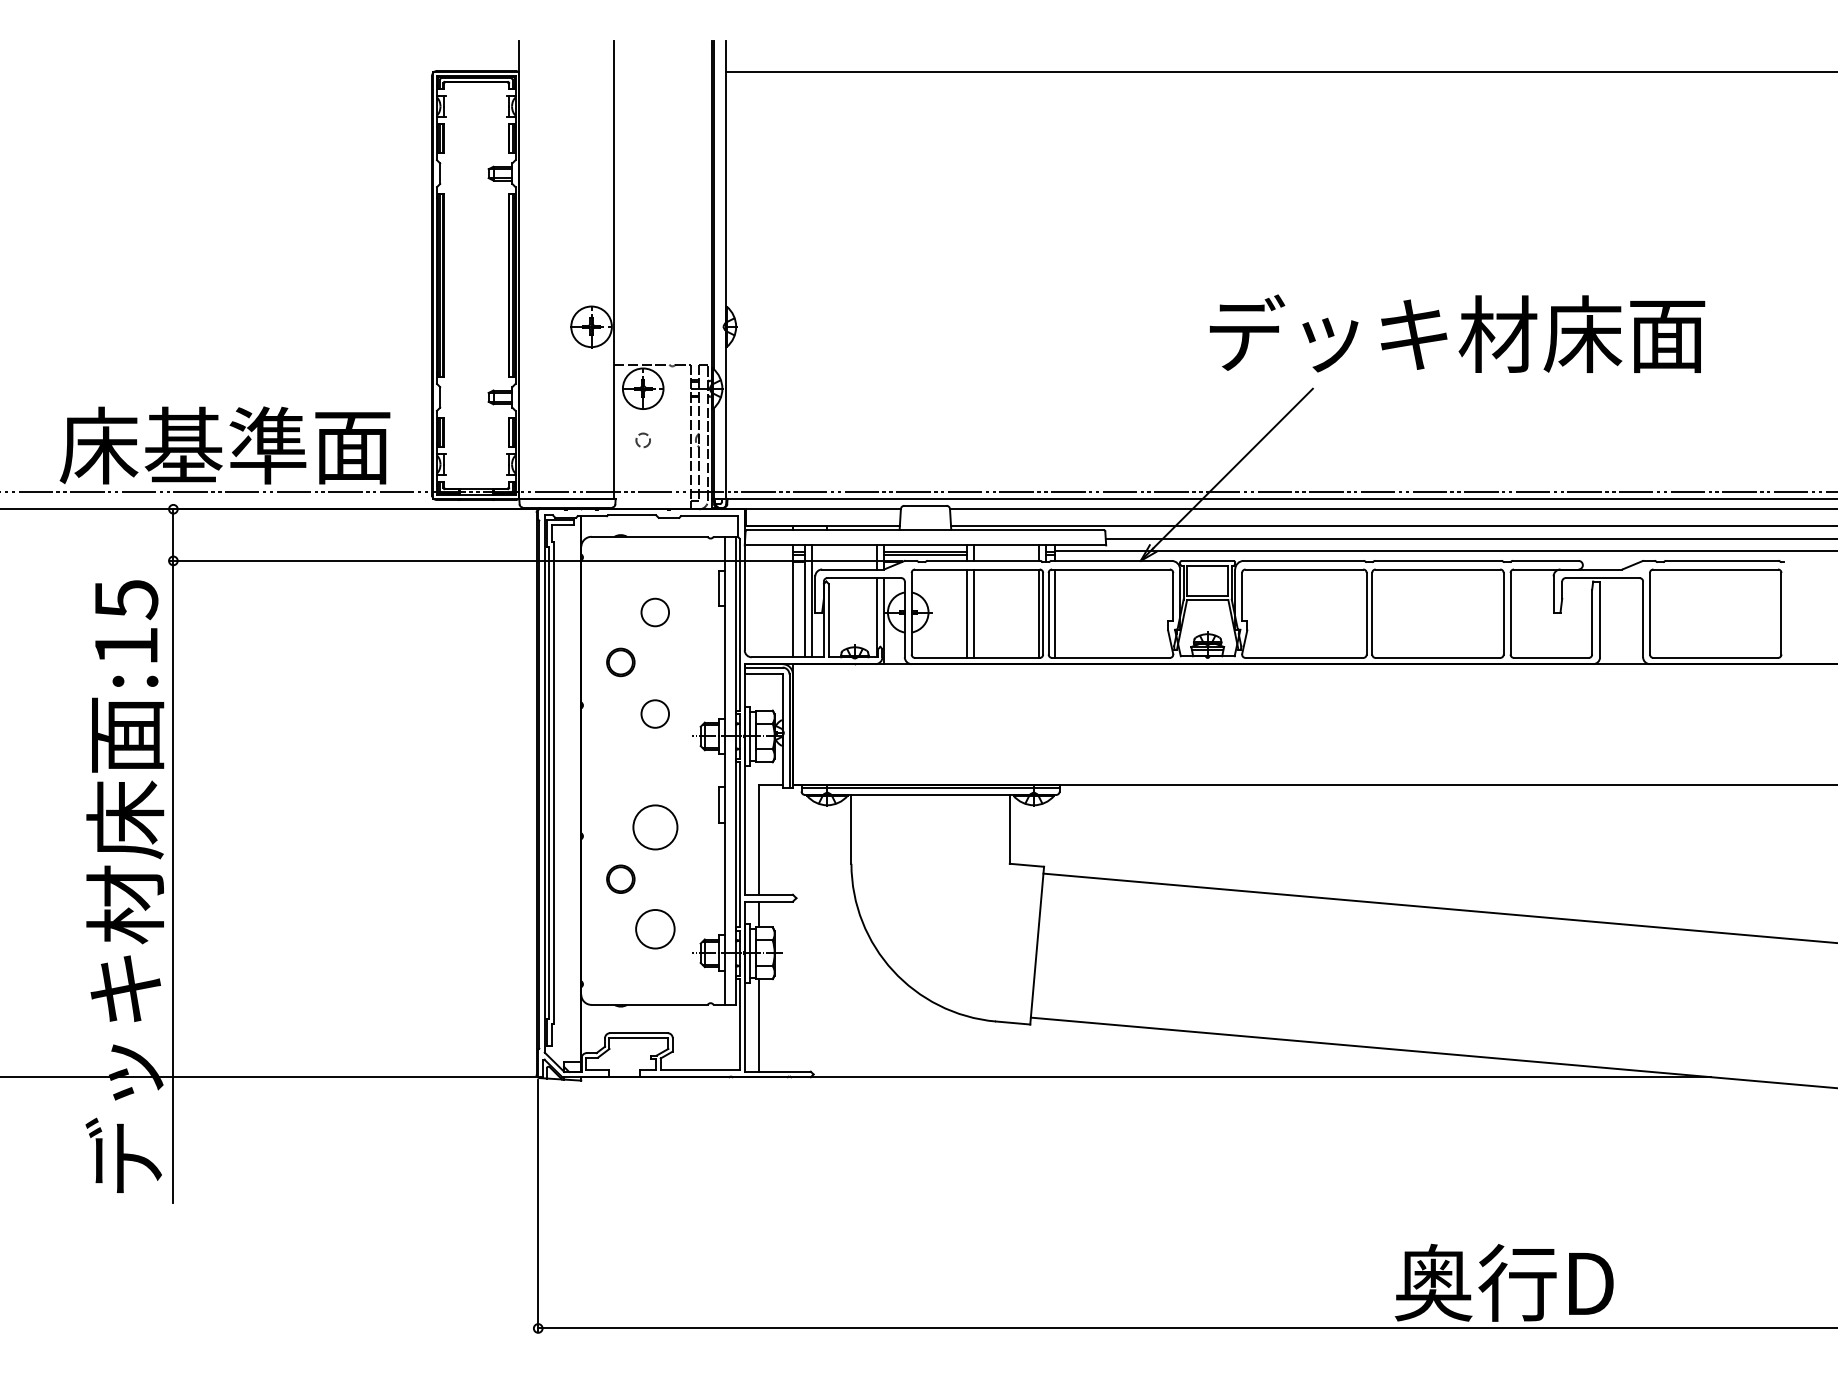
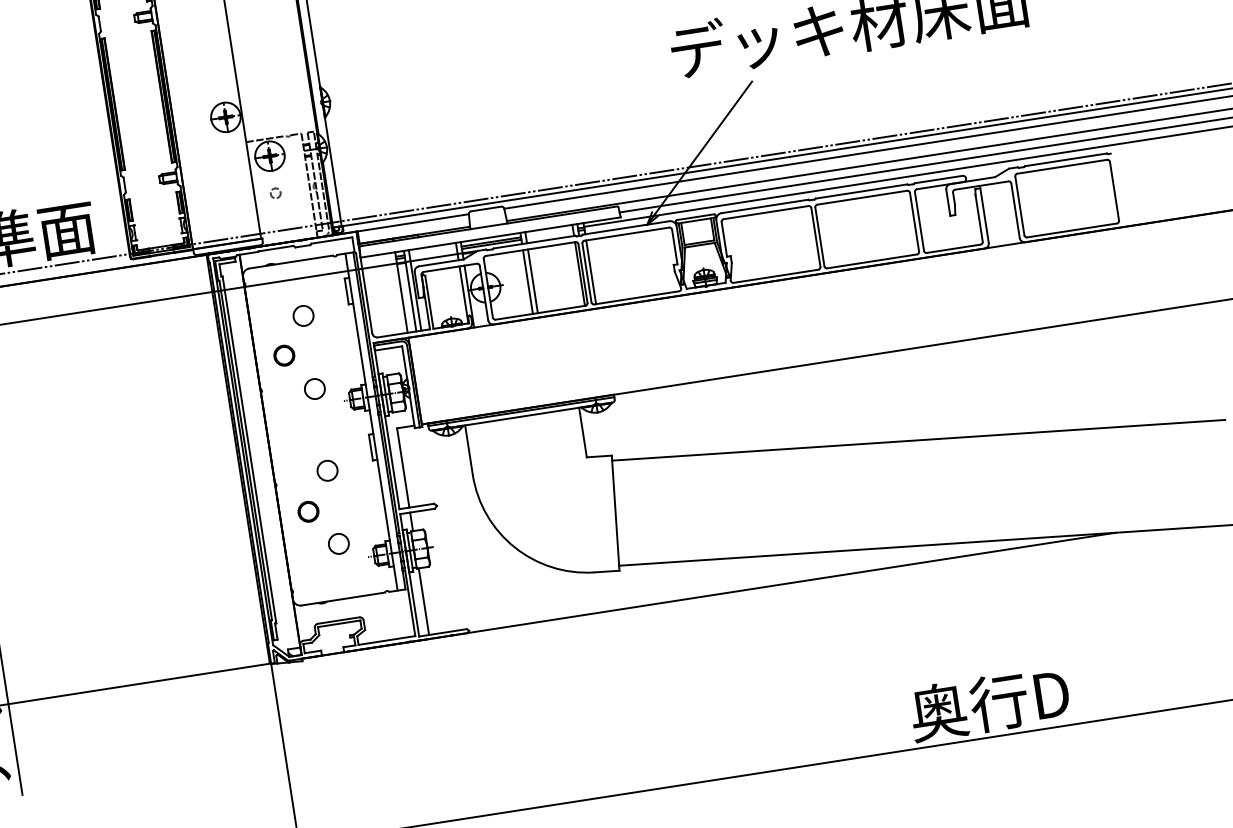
circle: (654, 827) -> (326, 470), size x0.62
circle: (654, 928) -> (338, 543), size x0.71

